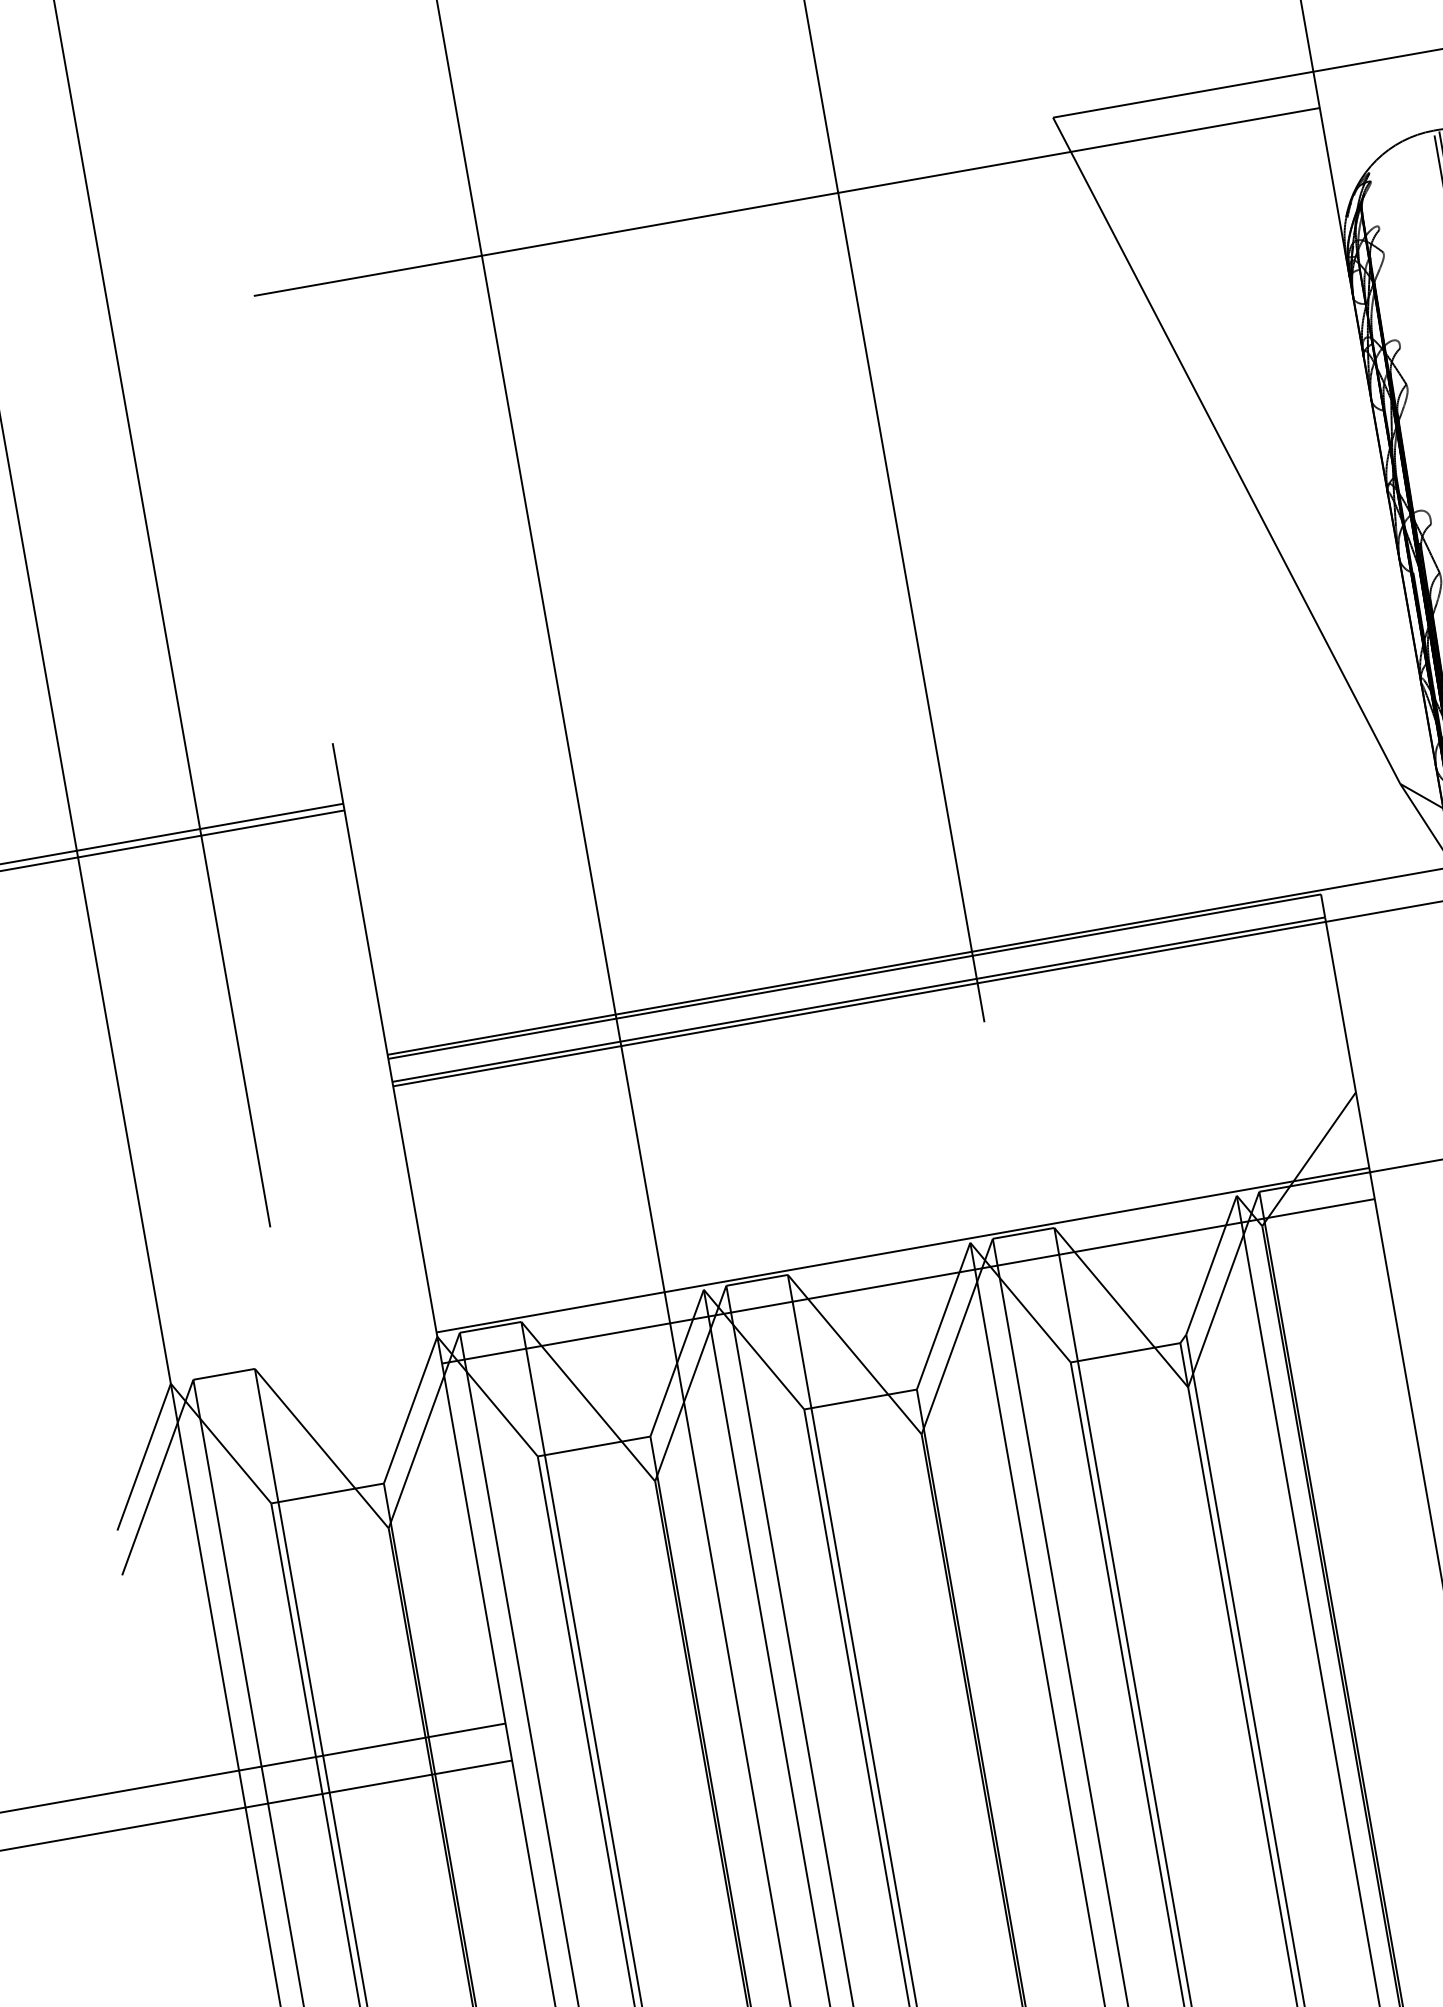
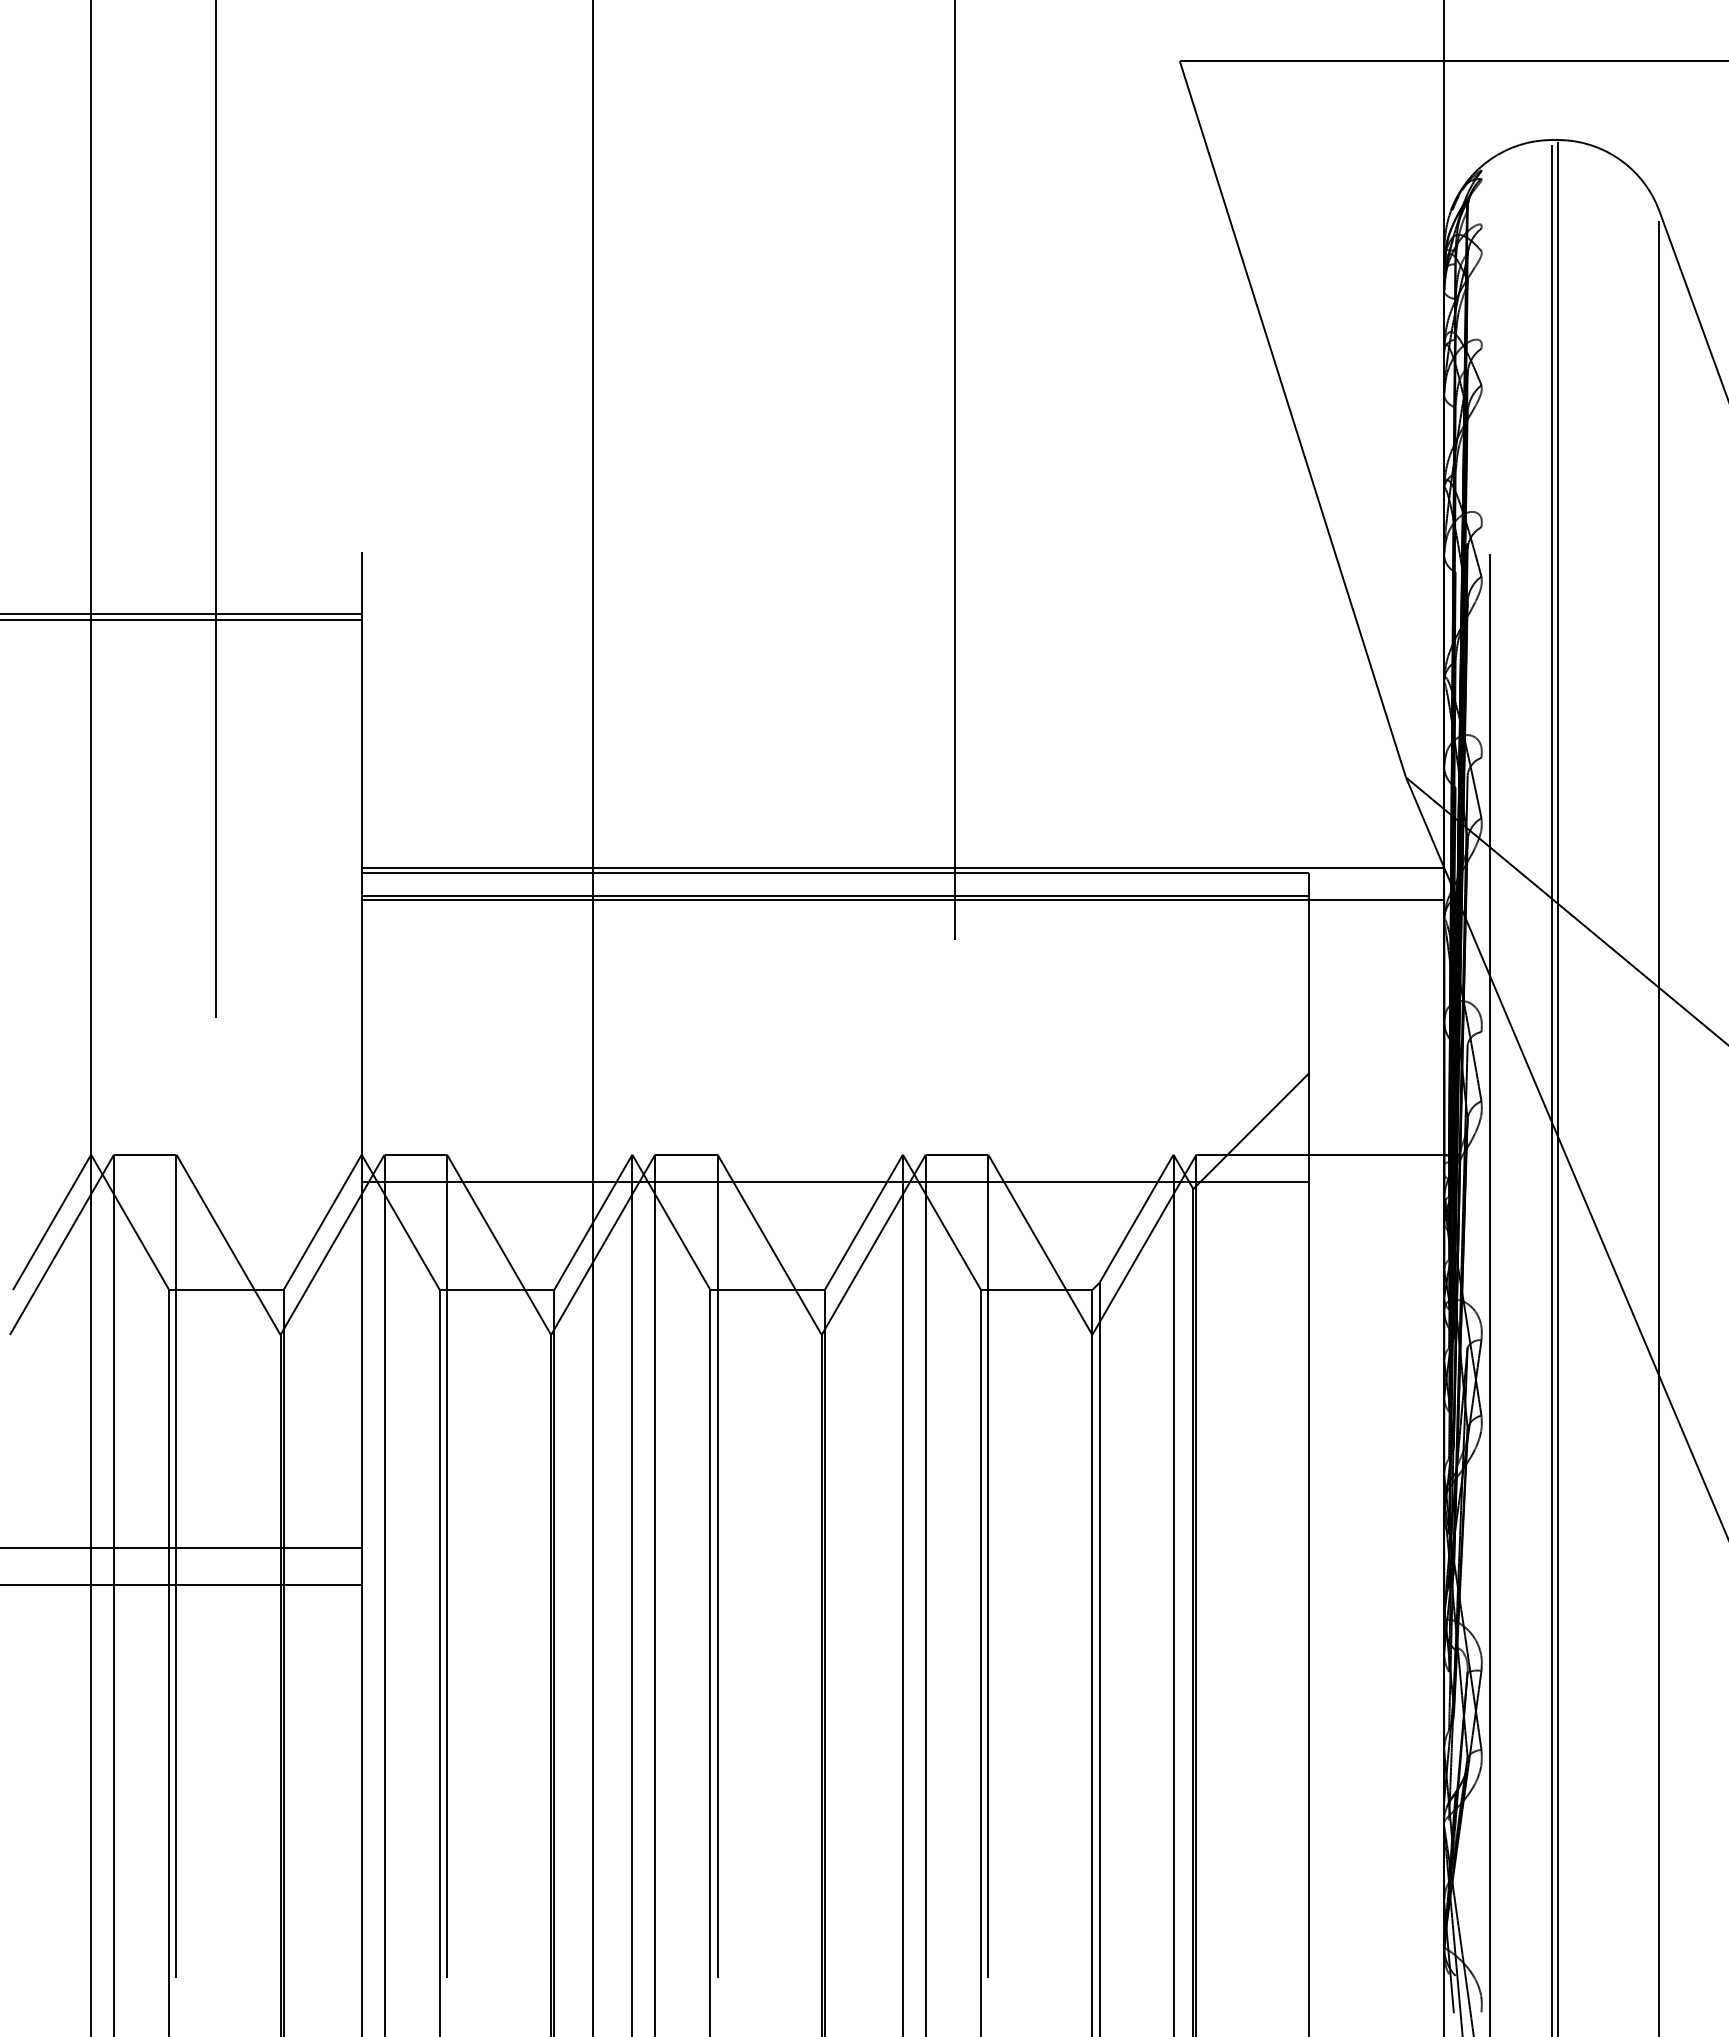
line: (786, 201) -> (902, 97), removed
line: (902, 1250) -> (834, 1150), removed

